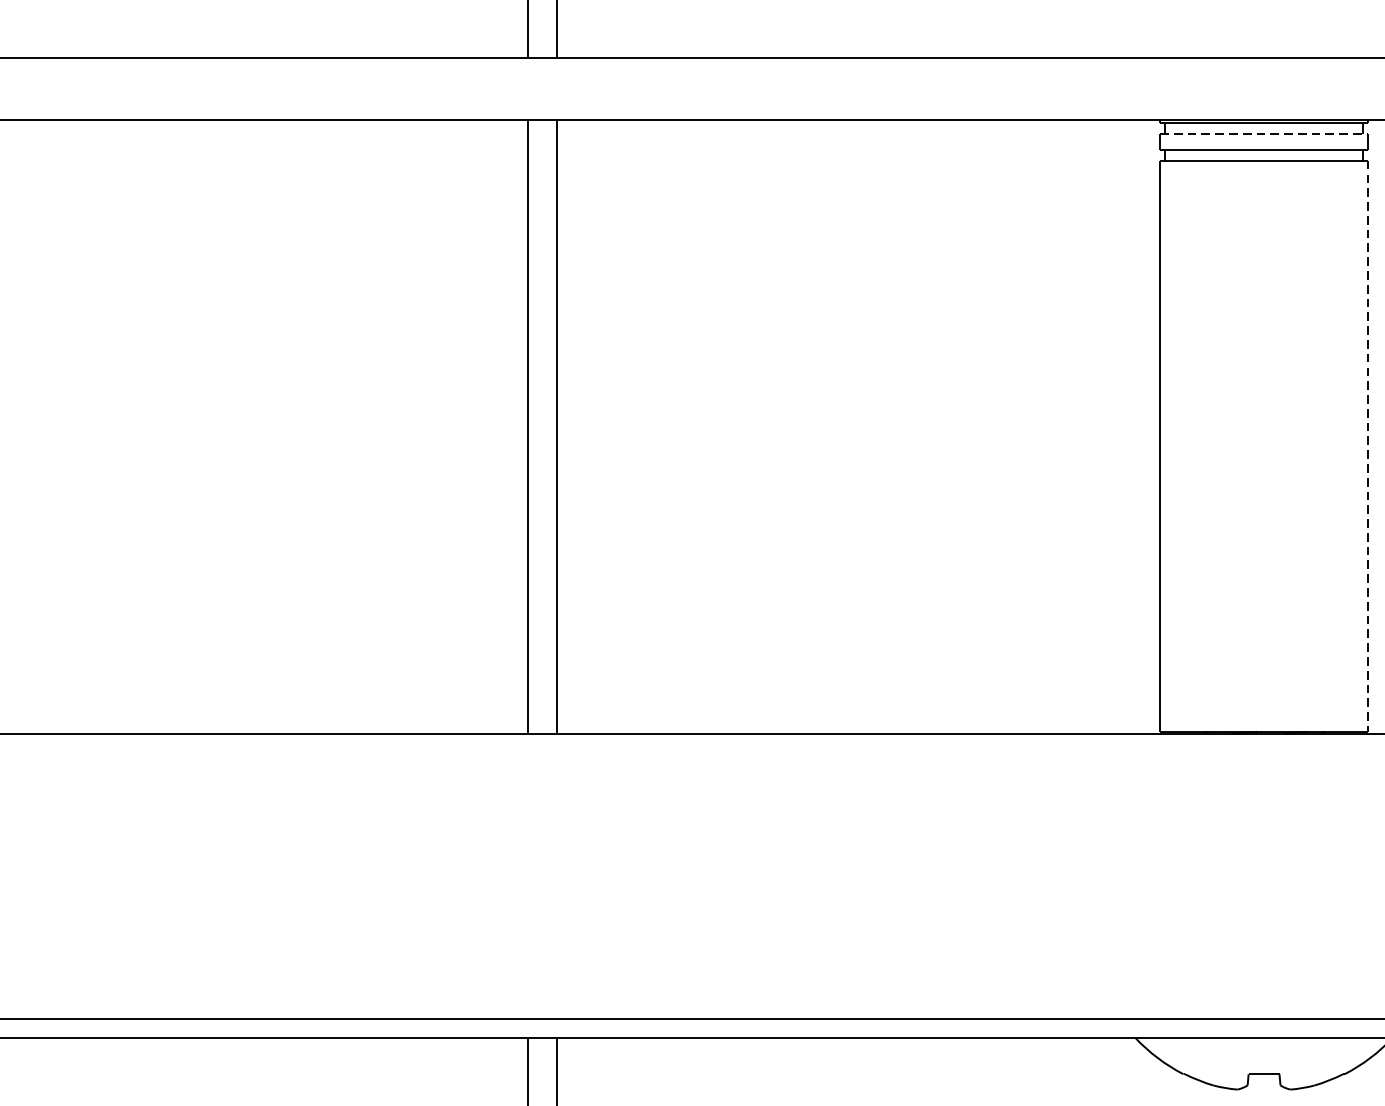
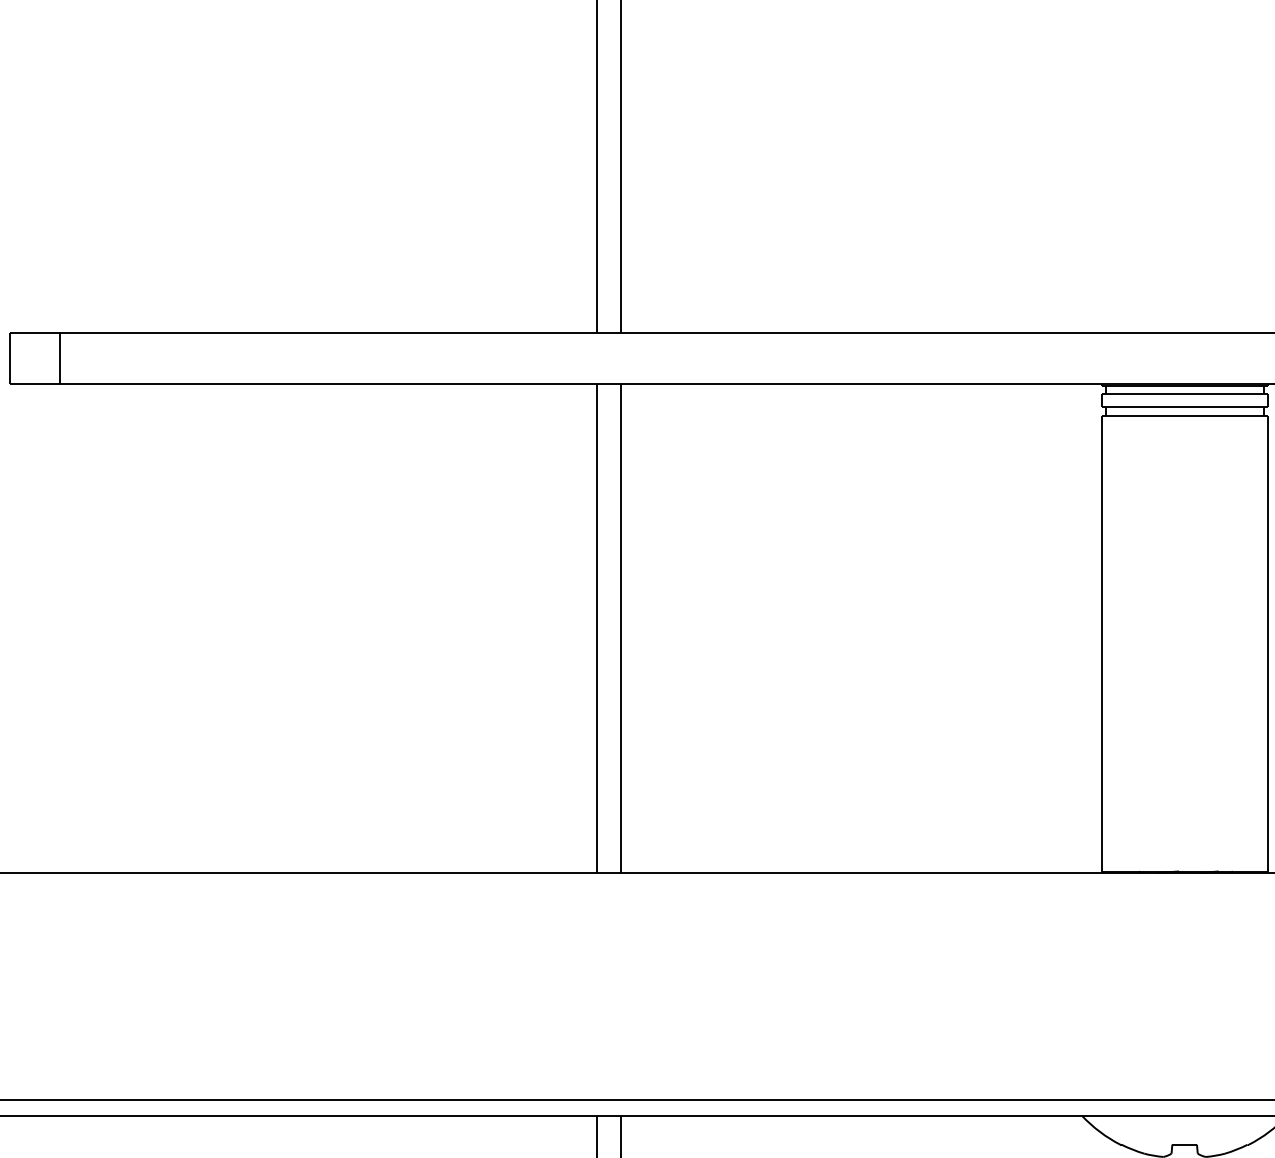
line: (1265, 134) -> (1185, 394), dashed -> solid
line: (1367, 446) -> (1267, 643), dashed -> solid

